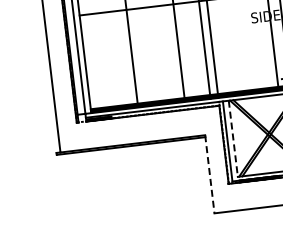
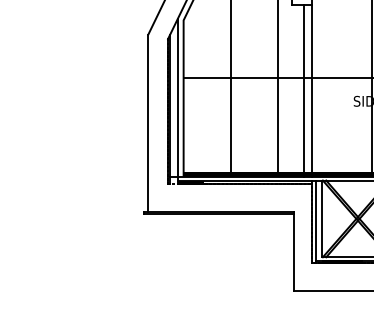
line: (233, 139) -> (321, 219), dashed -> solid
line: (210, 174) -> (294, 251), dashed -> solid

